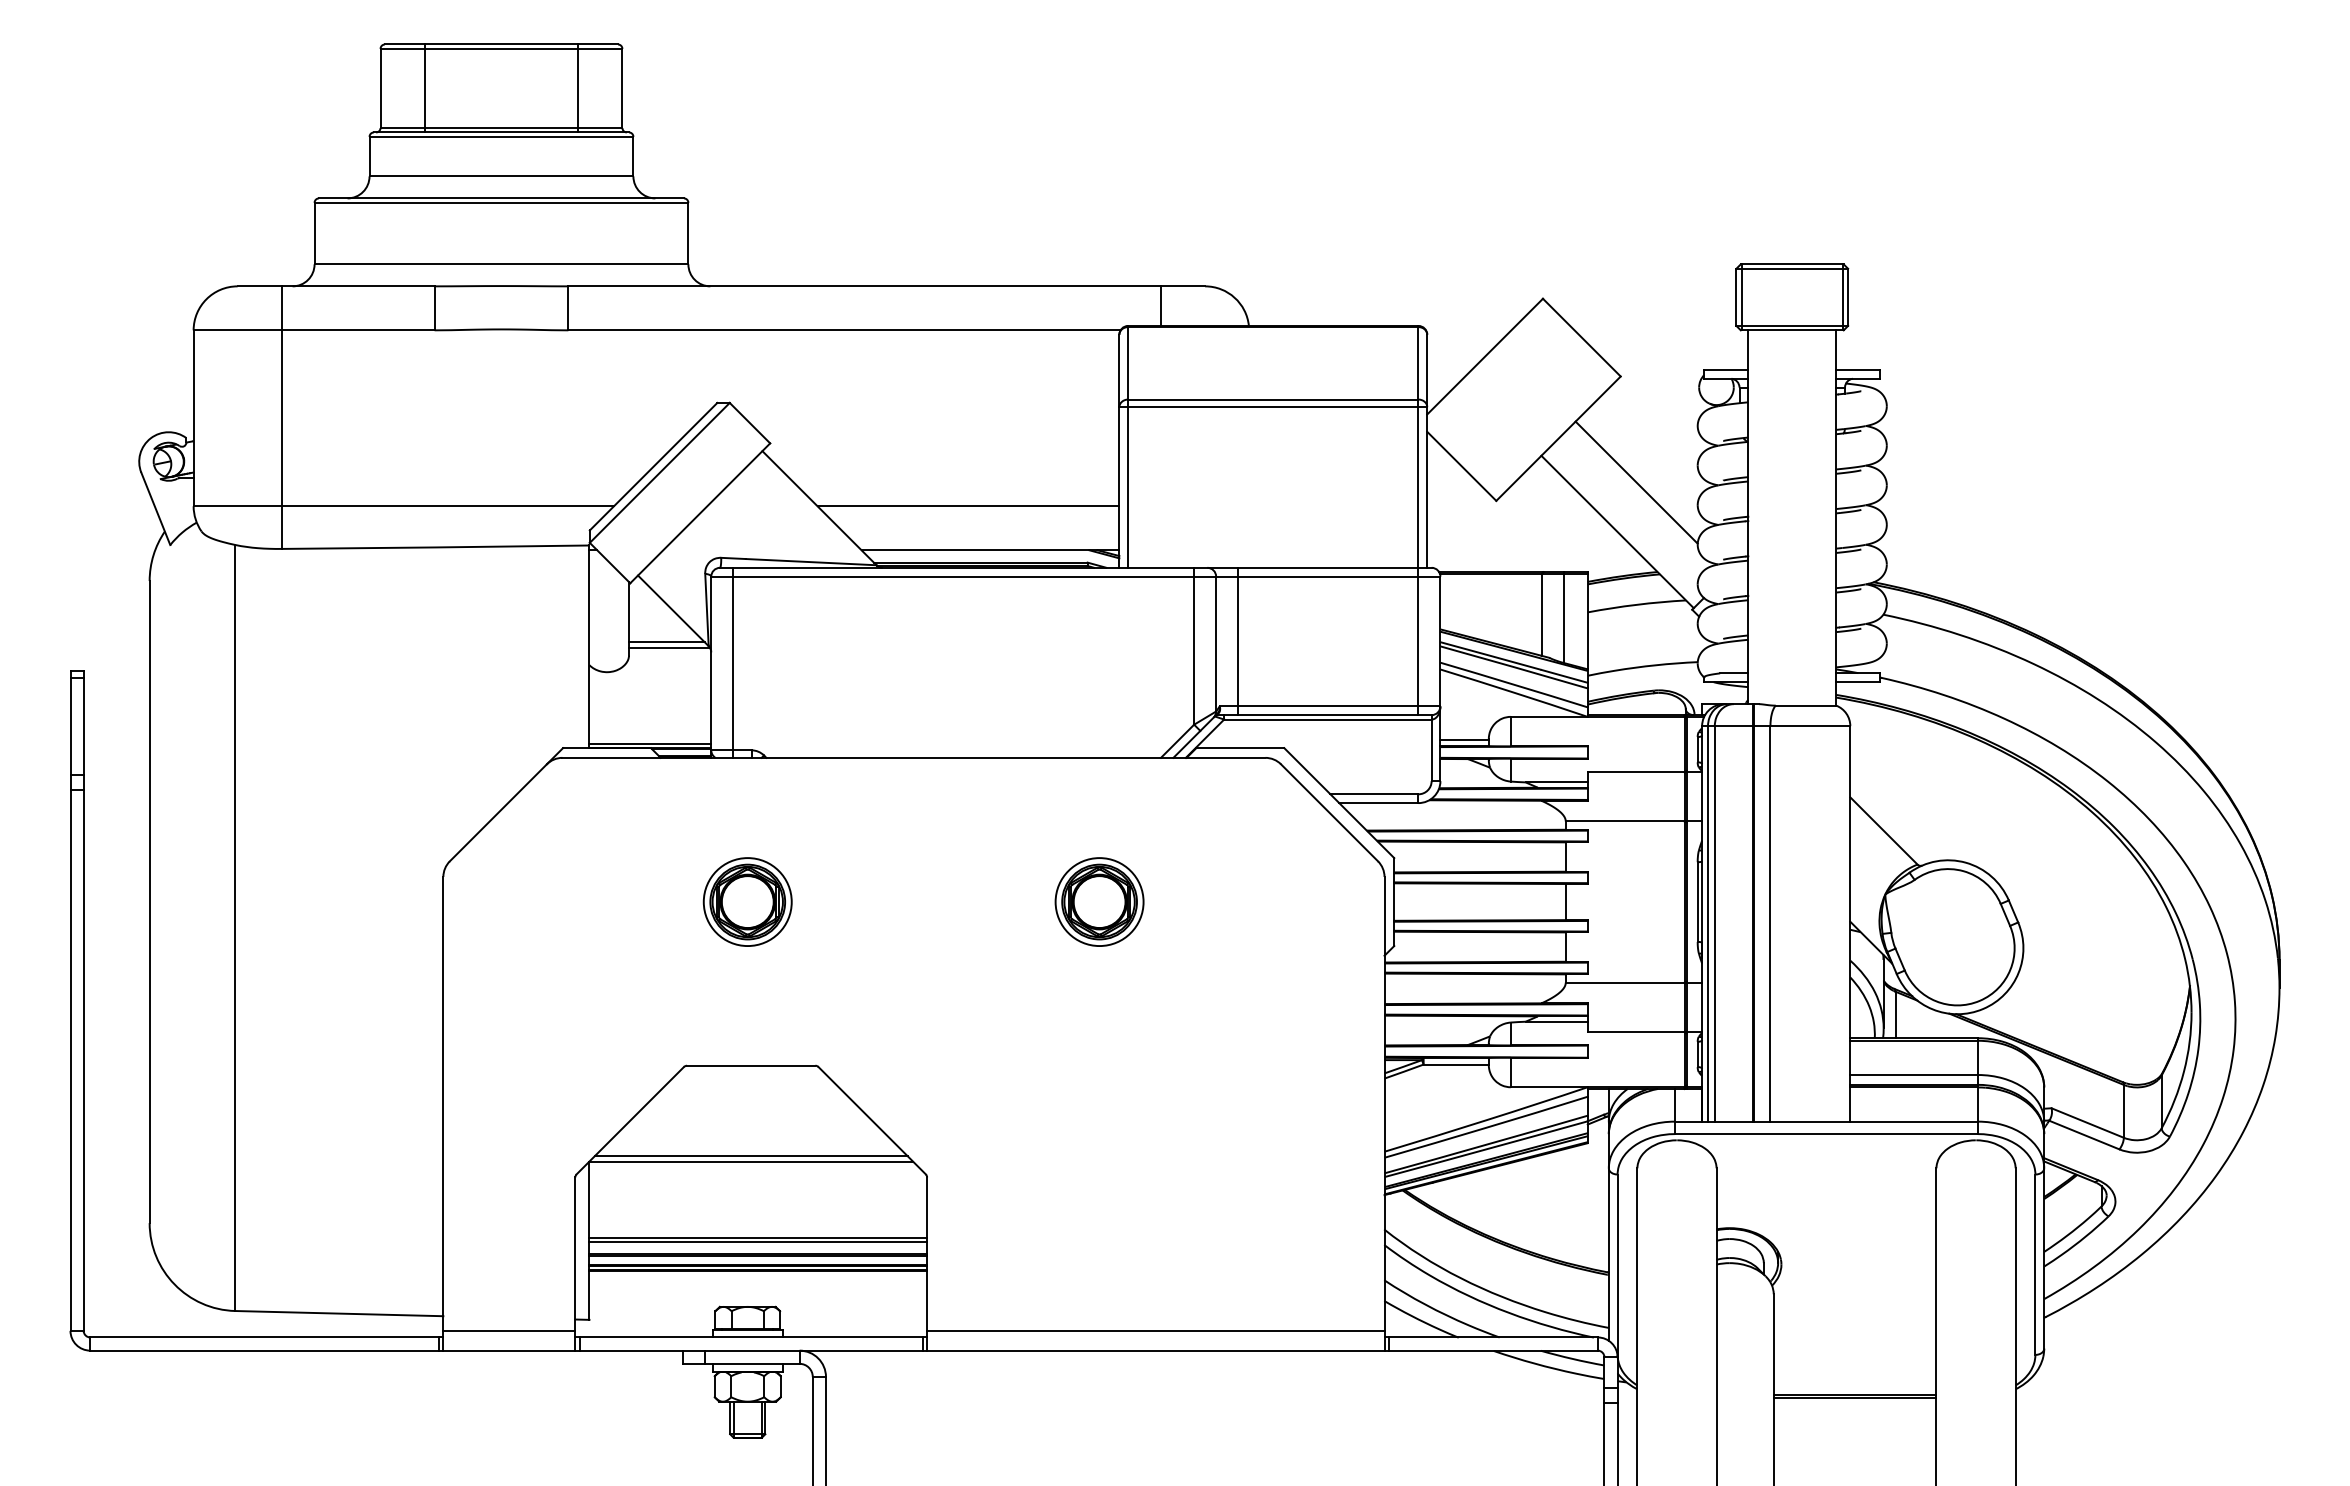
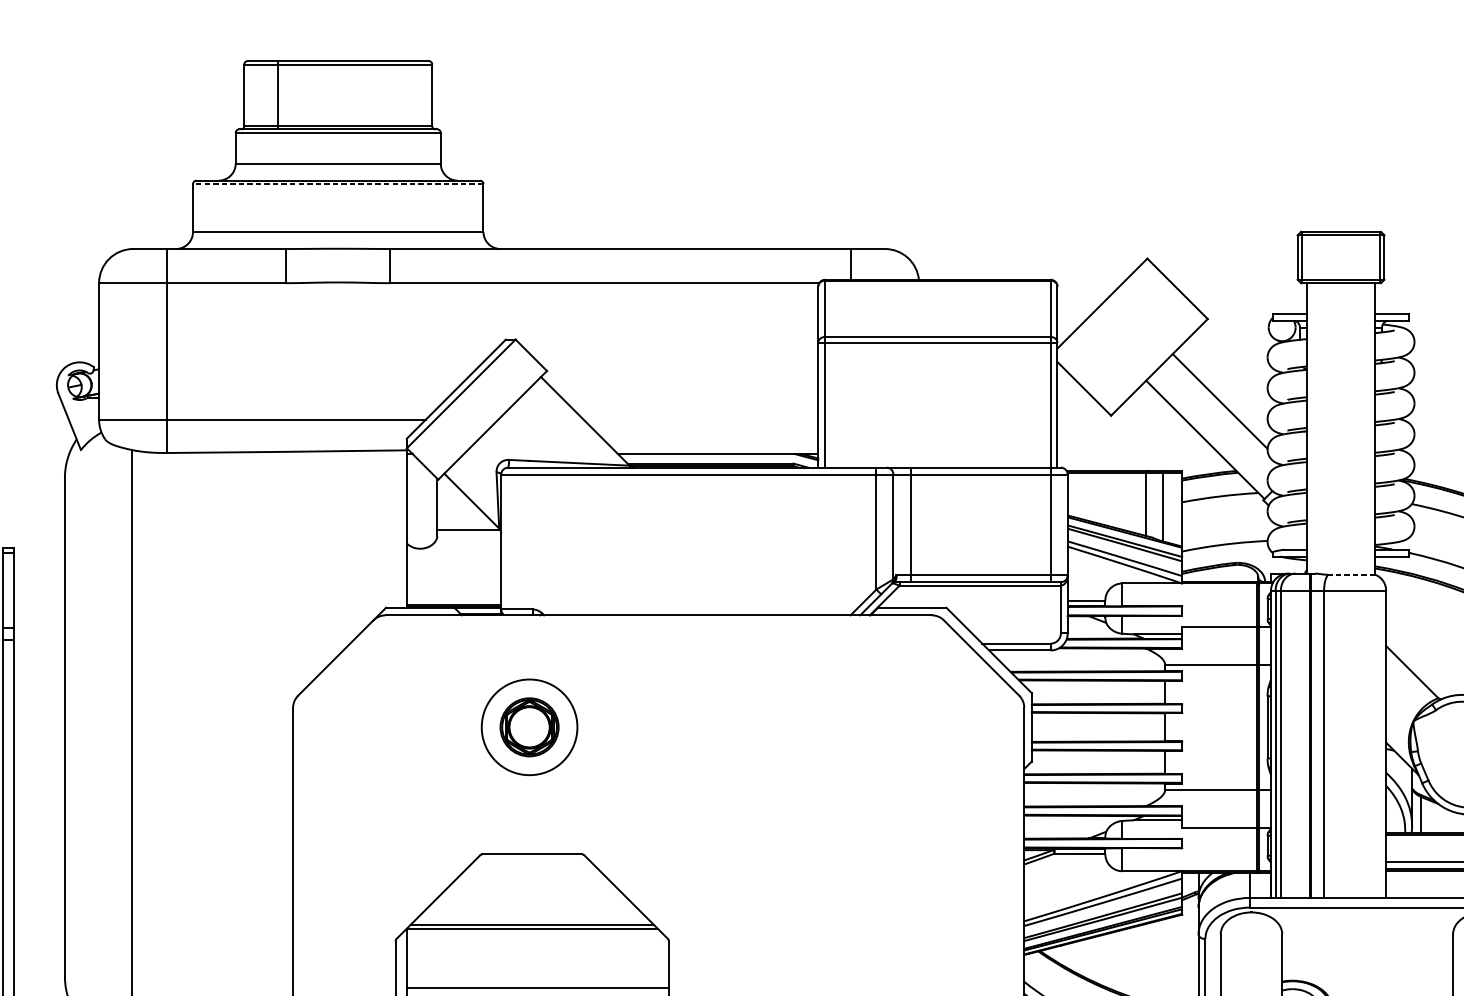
line: (578, 88) -> (398, 95), removed
line: (501, 202) -> (338, 183), solid -> dashed
line: (968, 506) -> (701, 420), removed
line: (666, 642) -> (466, 525), removed
line: (733, 662) -> (518, 541), removed
line: (1805, 705) -> (1351, 574), solid -> dashed
part: (1099, 901) -> (802, 726), removed
circle: (747, 902) -> (529, 727), size x1.4
line: (758, 1241) -> (537, 991), removed

